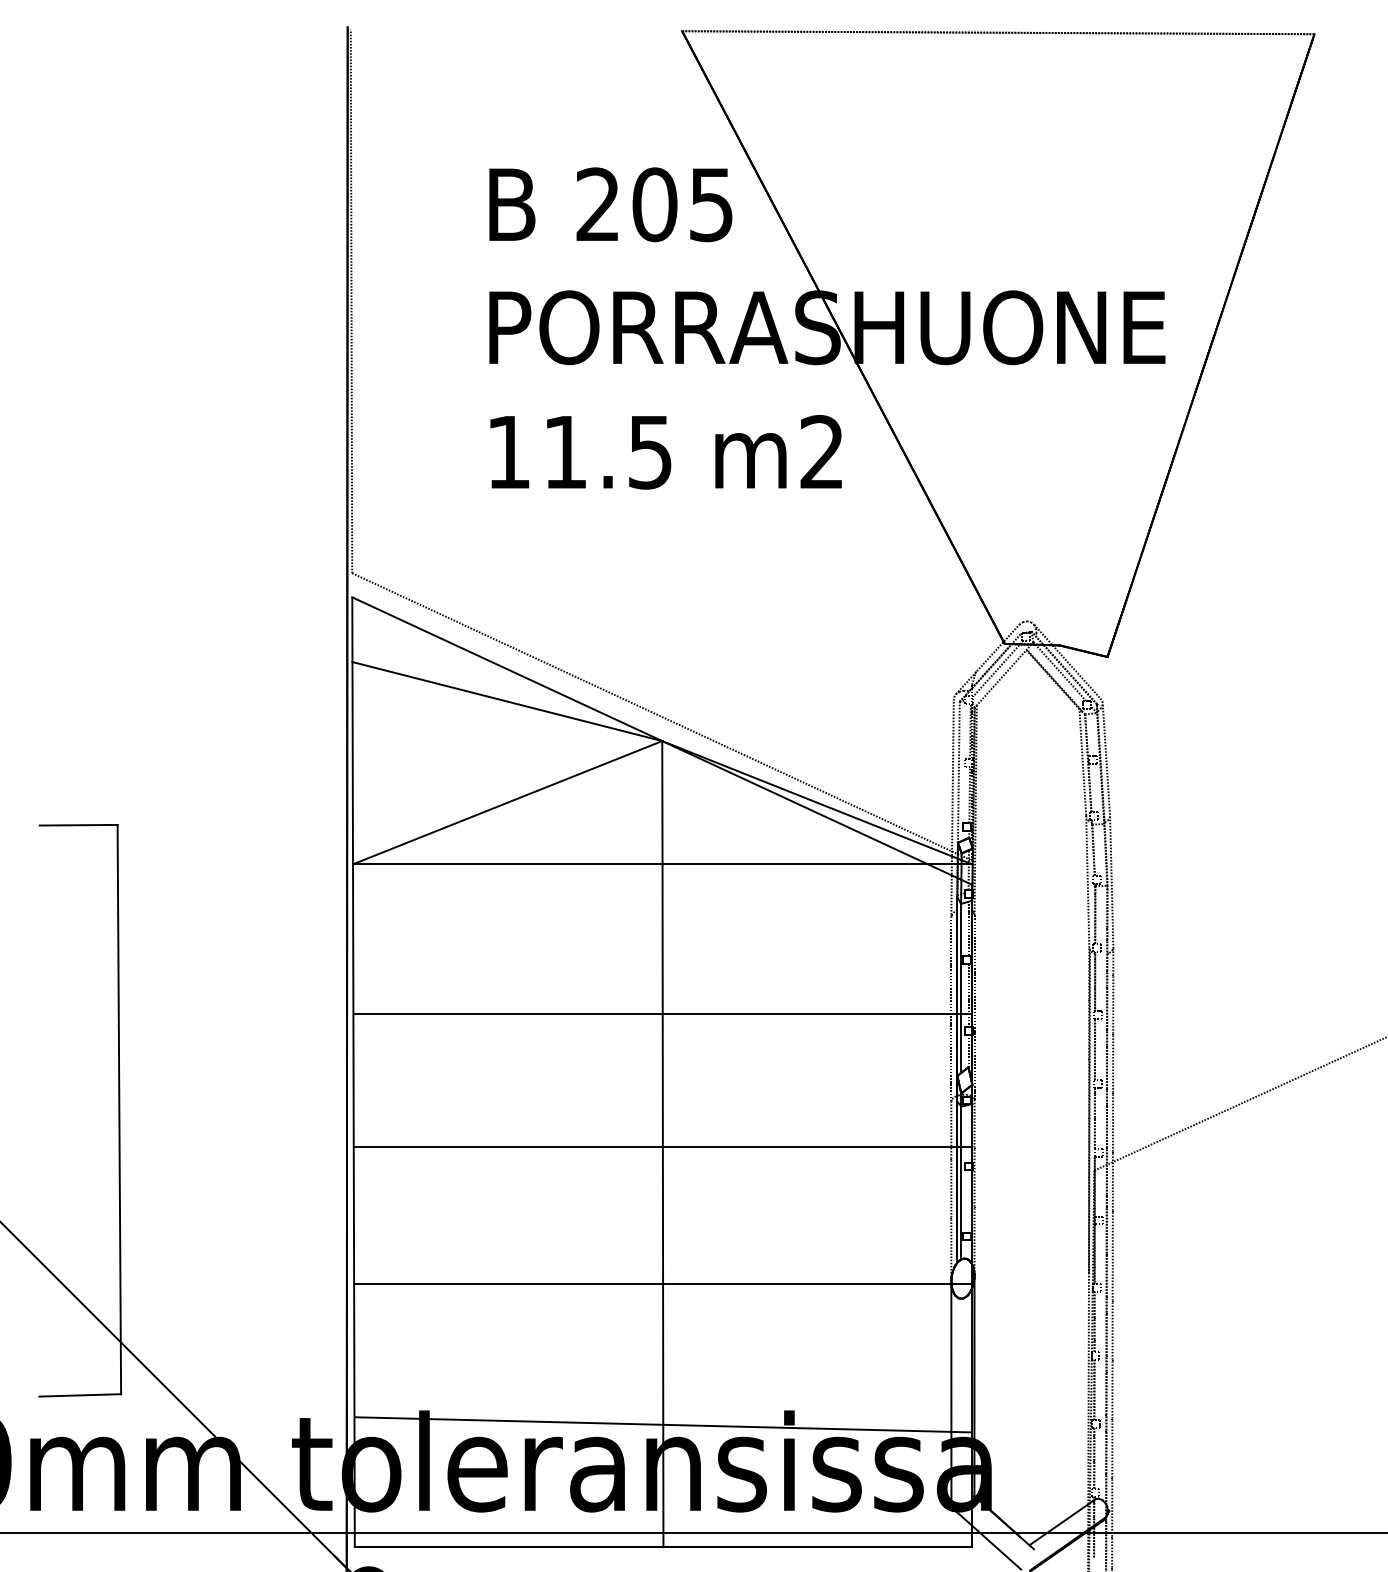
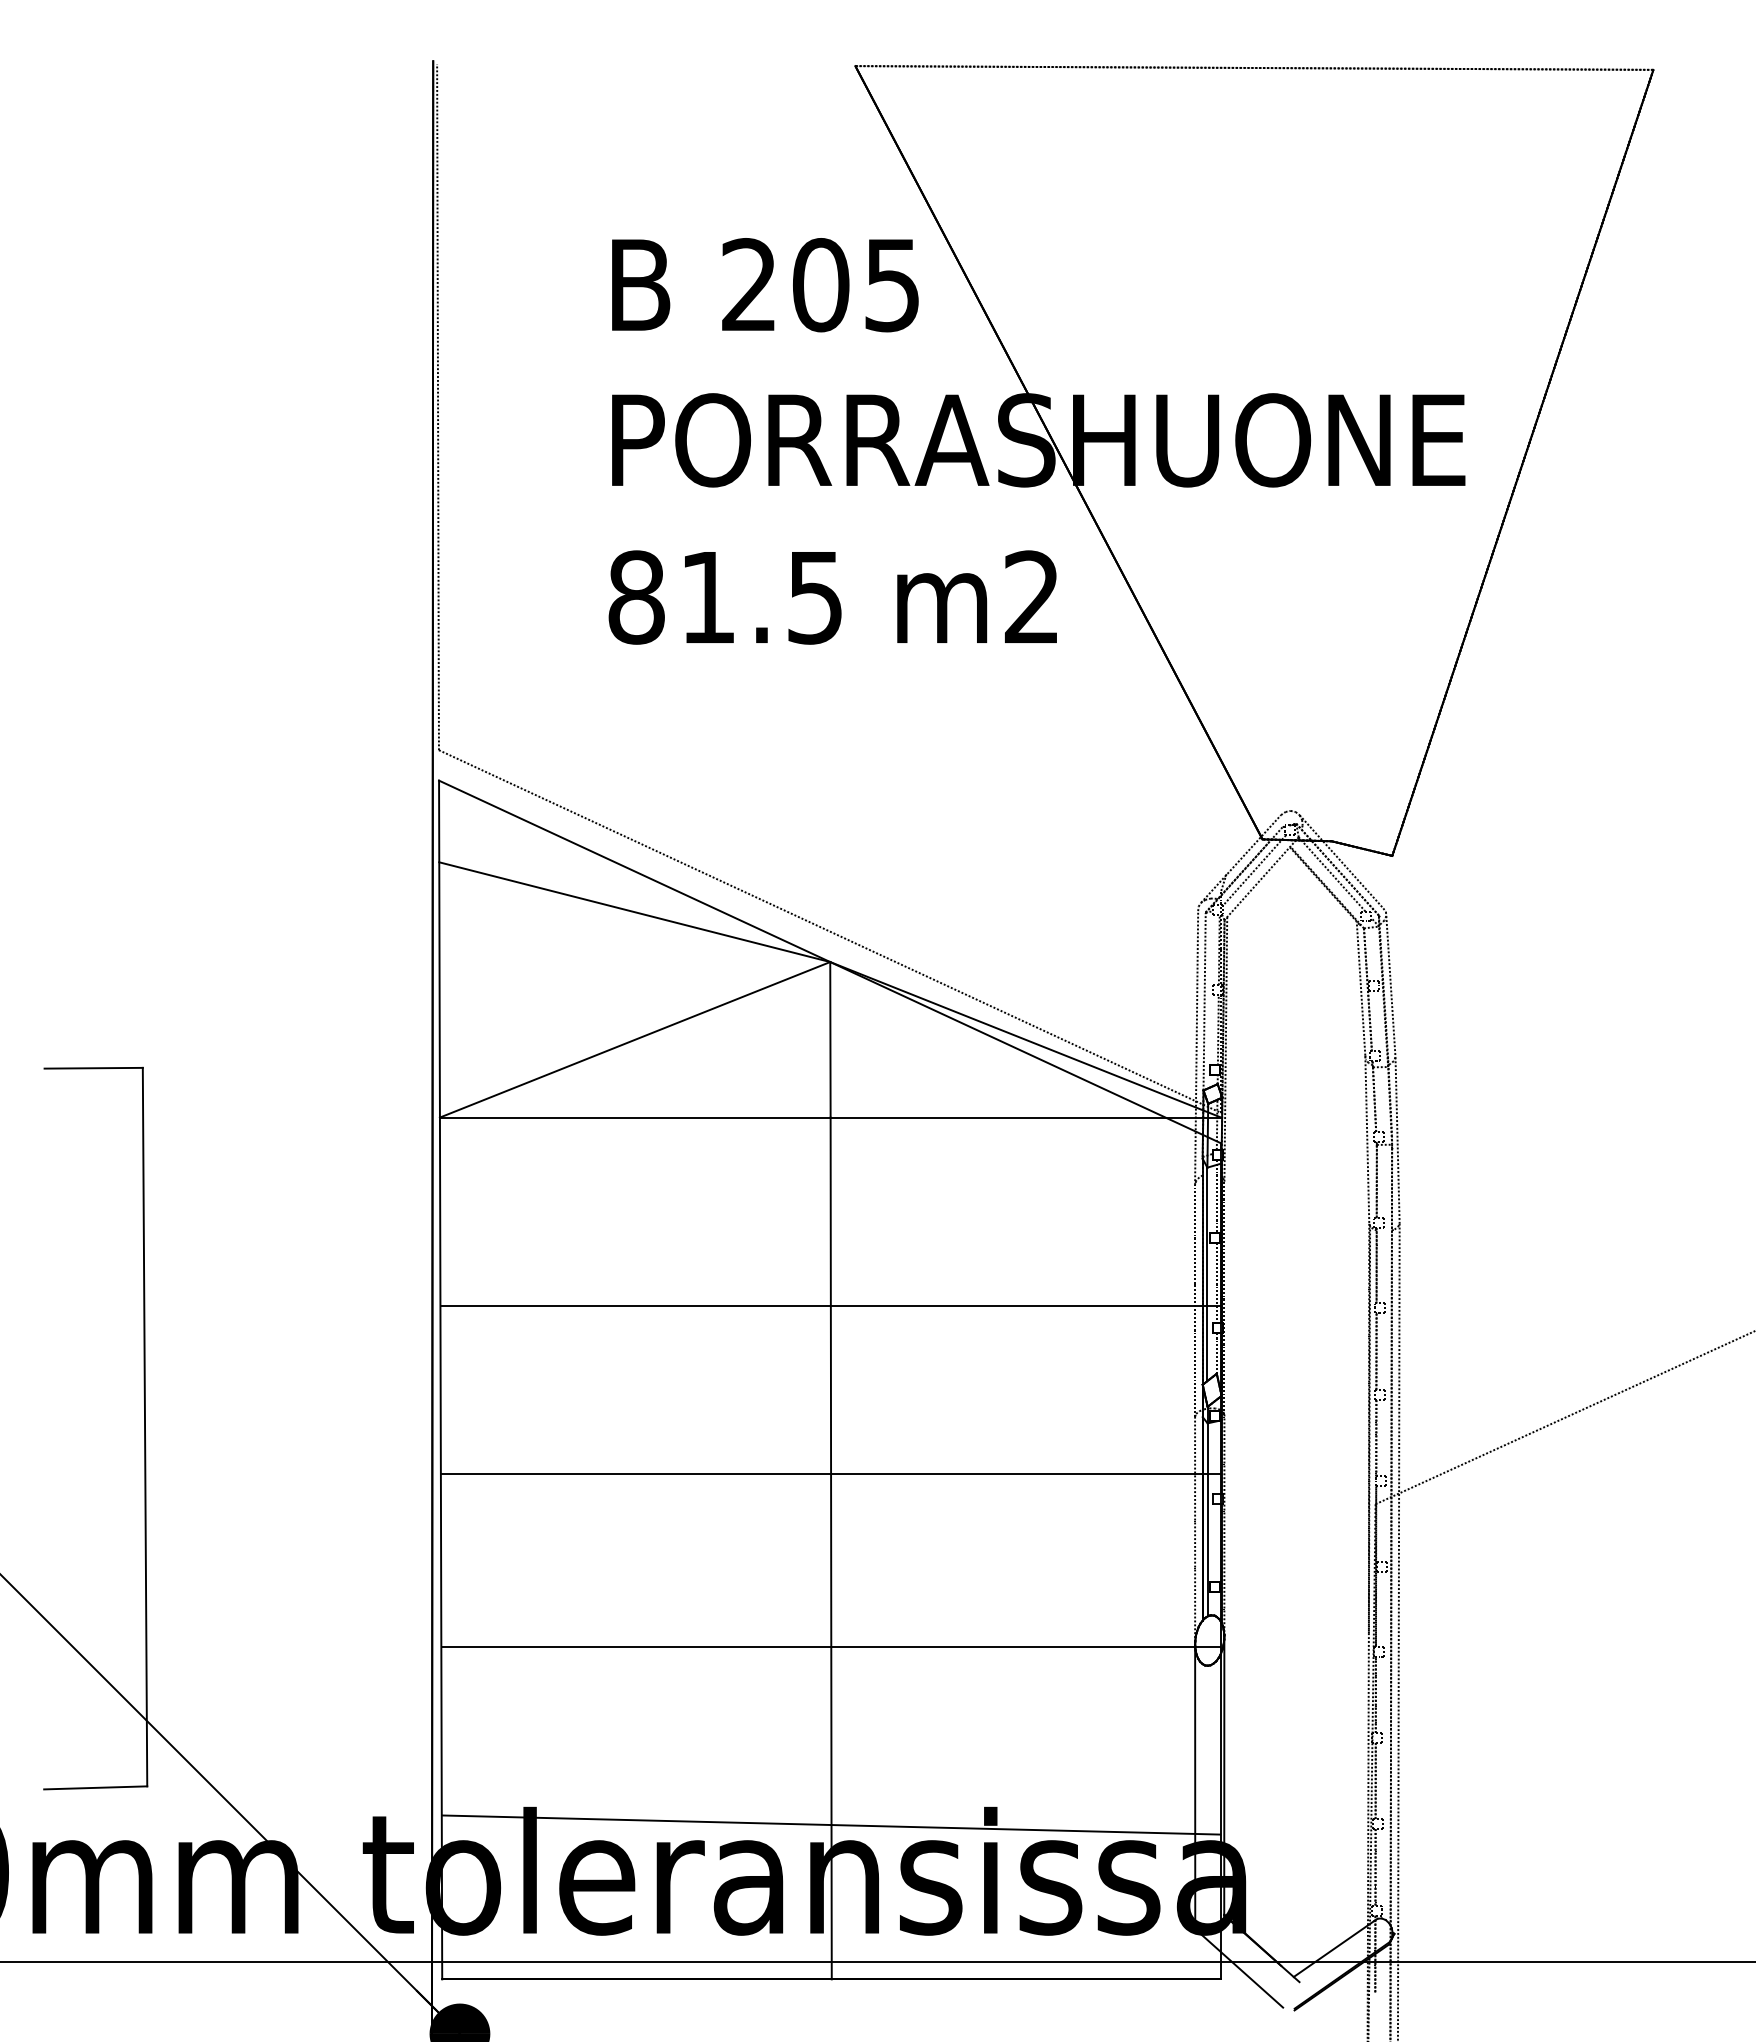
text: (508, 452) -> (636, 597), 11.5 -> 81.5

